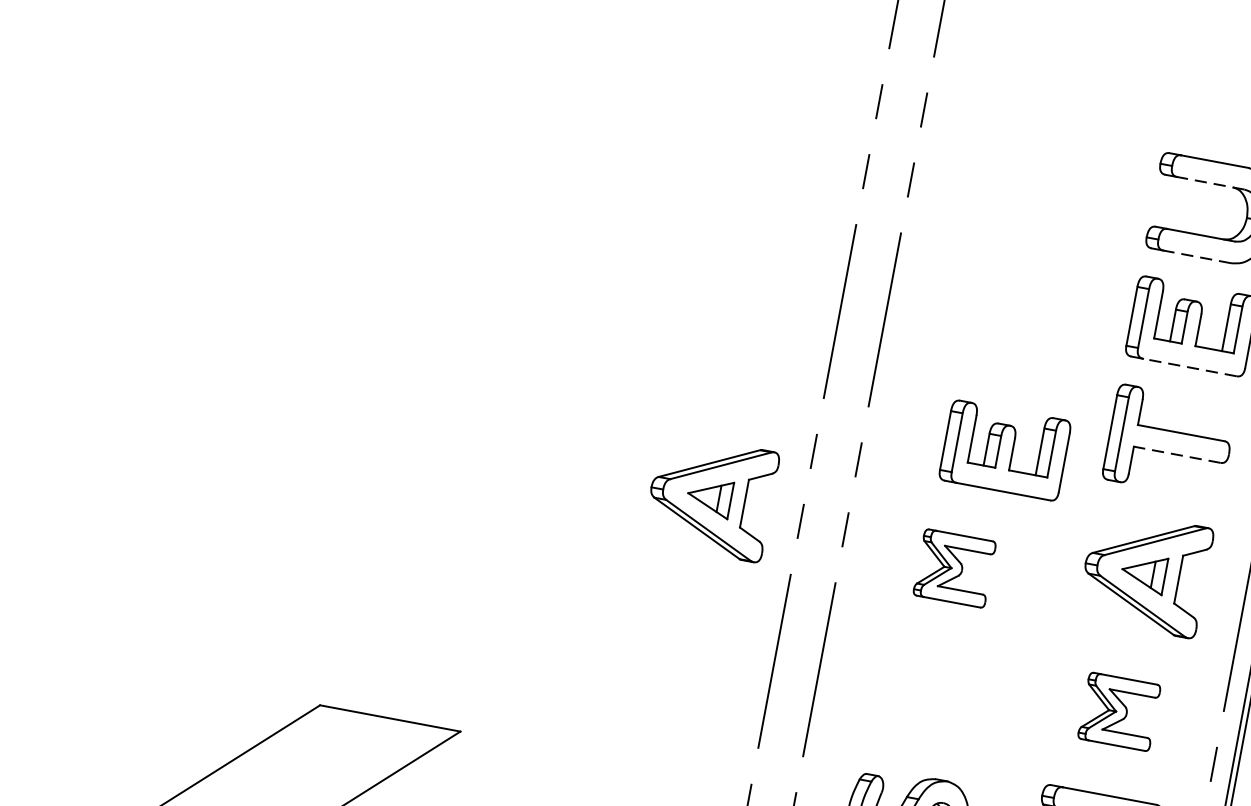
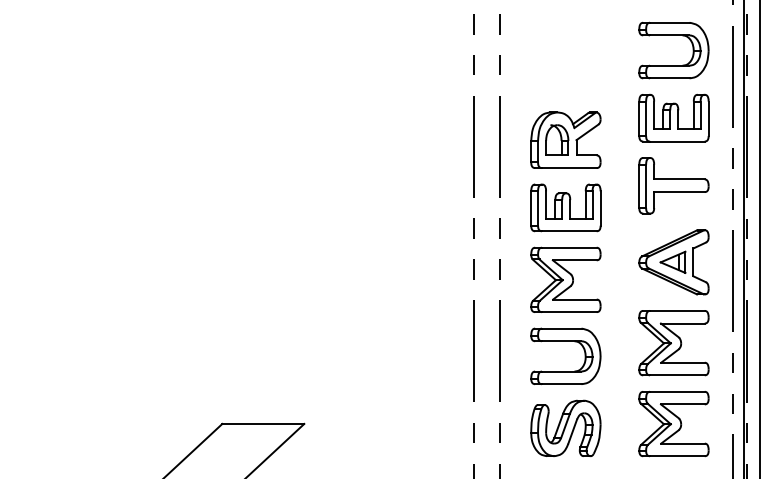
line: (1210, 183) -> (669, 35), dashed -> solid
line: (1196, 257) -> (669, 78), dashed -> solid
part: (998, 328) -> (565, 139), added
line: (1188, 367) -> (676, 141), dashed -> solid
part: (1004, 449) -> (565, 207), moved
line: (1175, 455) -> (678, 192), dashed -> solid
part: (710, 497) -> (420, 265), removed
part: (954, 567) -> (565, 279), size x1.67
part: (934, 674) -> (565, 341), added
part: (1118, 712) -> (673, 343), size x1.67

